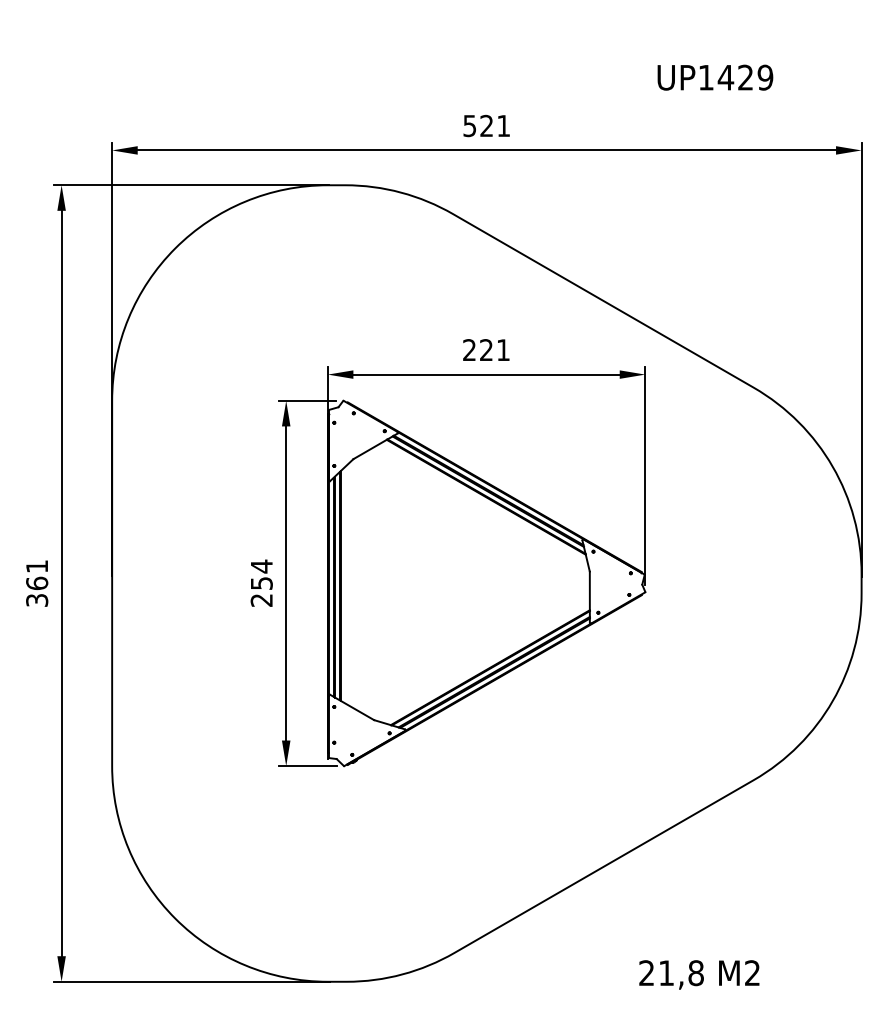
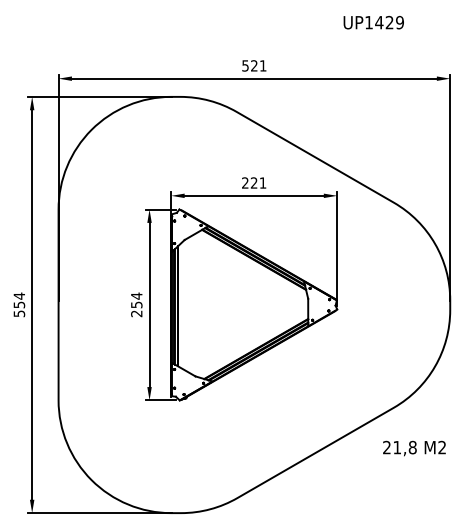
text: (714, 77) -> (373, 22), moved
text: (37, 582) -> (19, 304), 361 -> 554
text: (699, 974) -> (414, 448), moved

